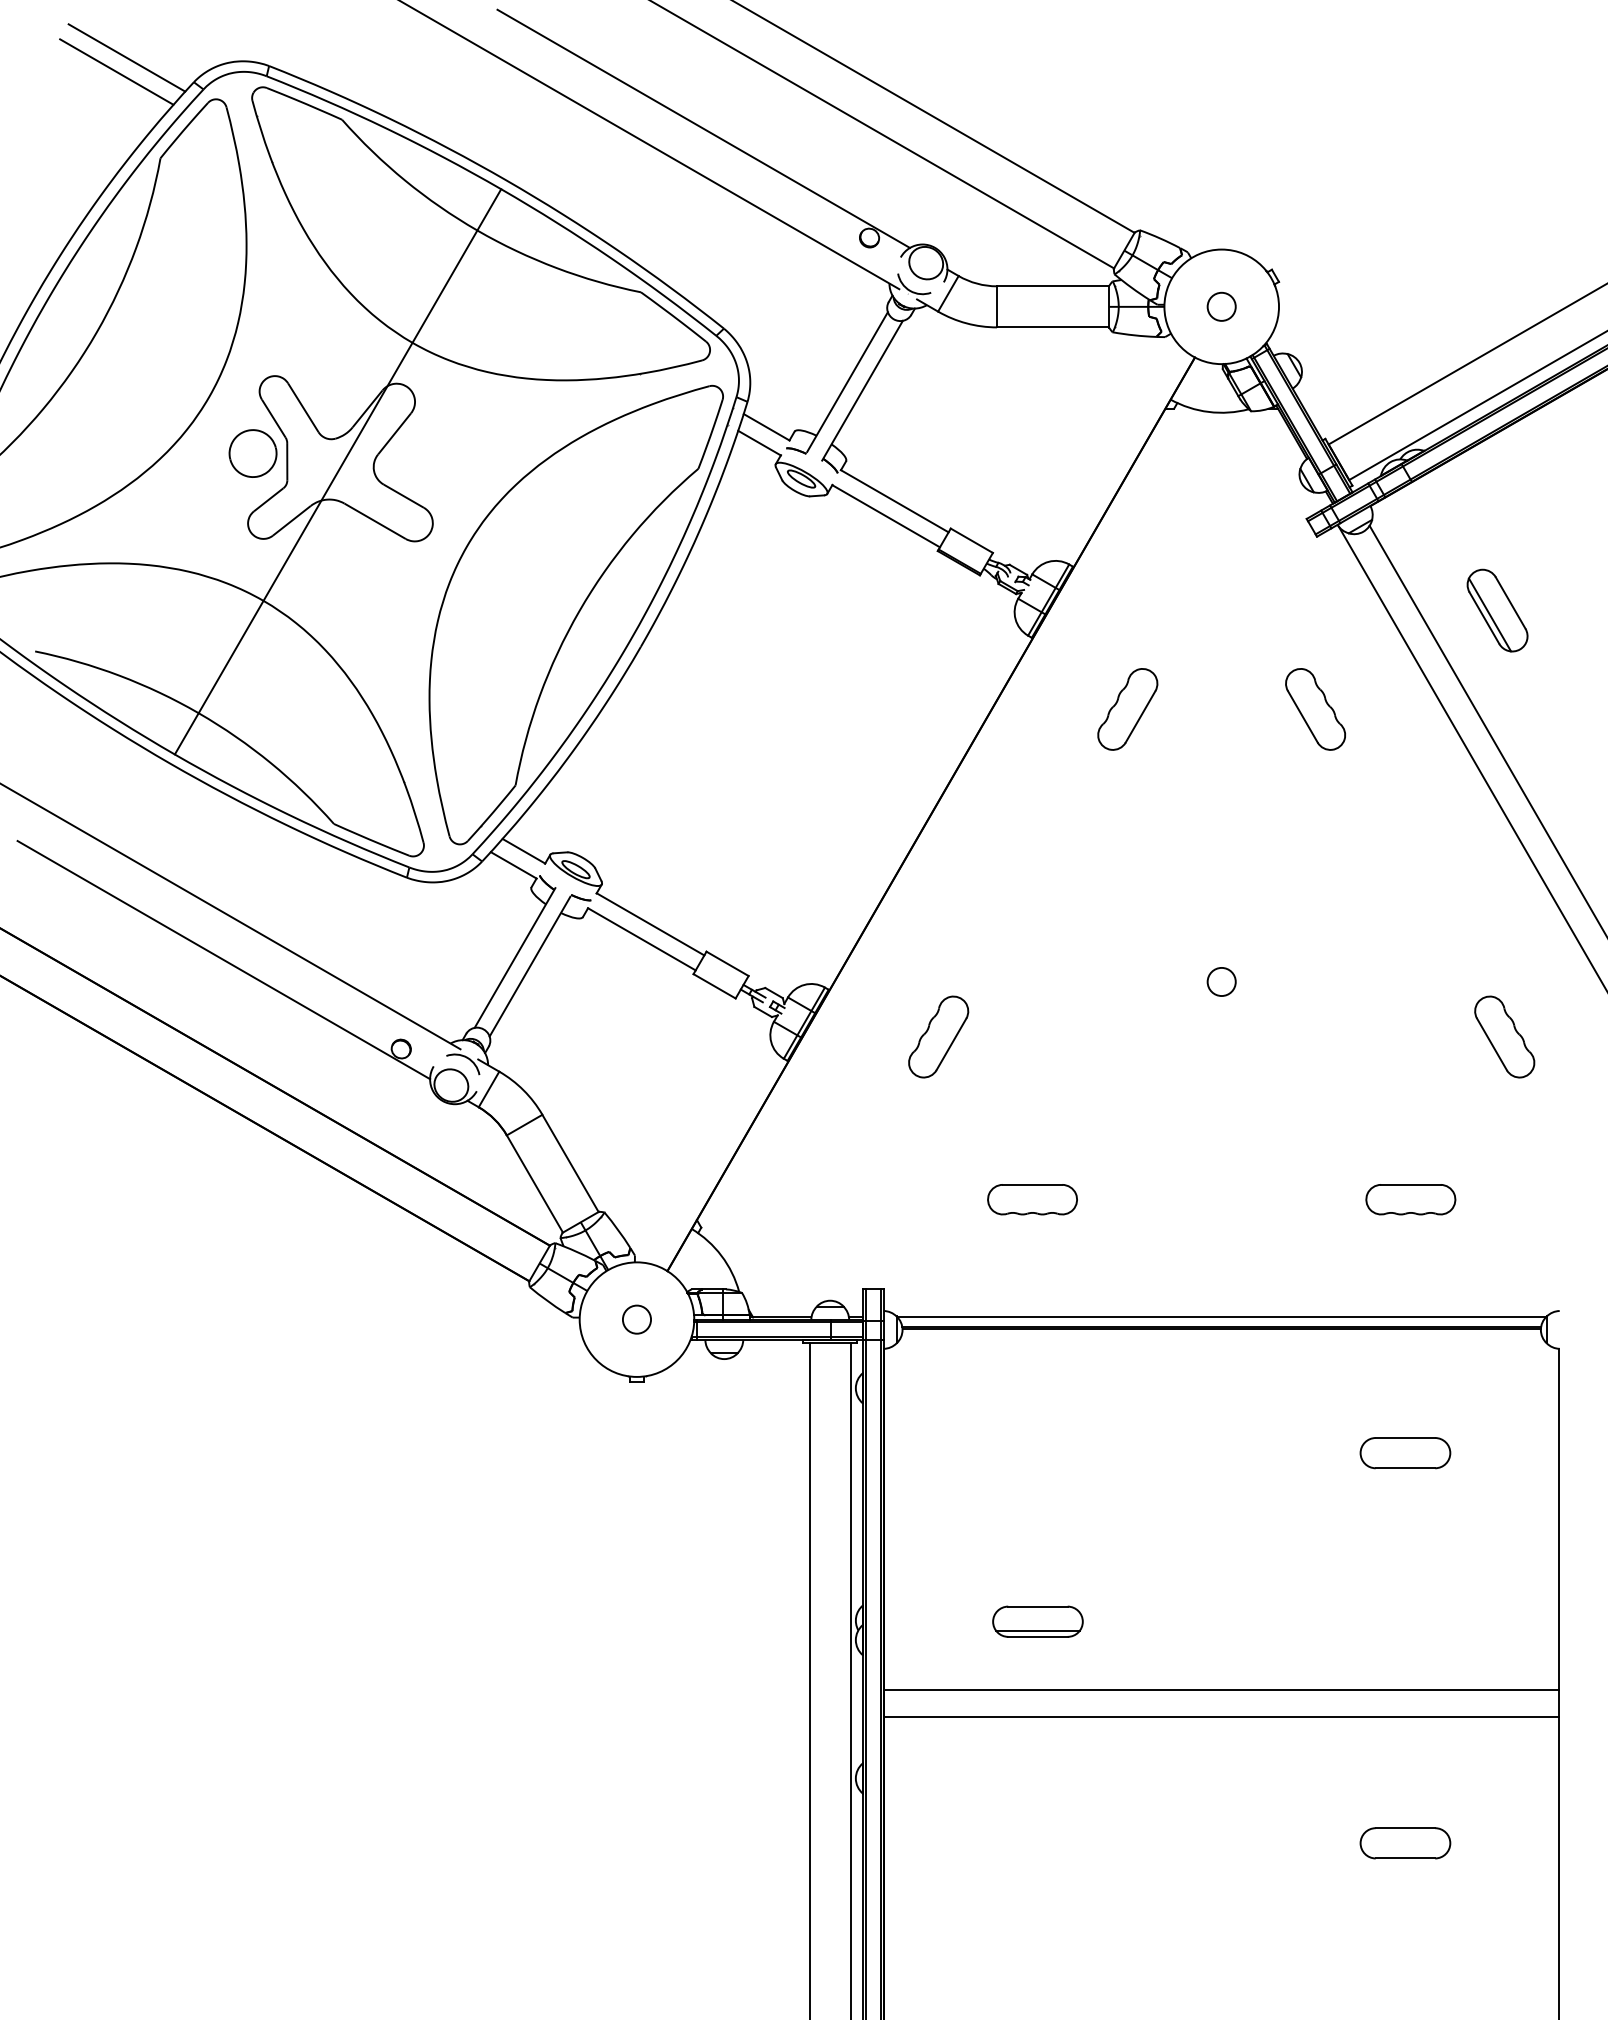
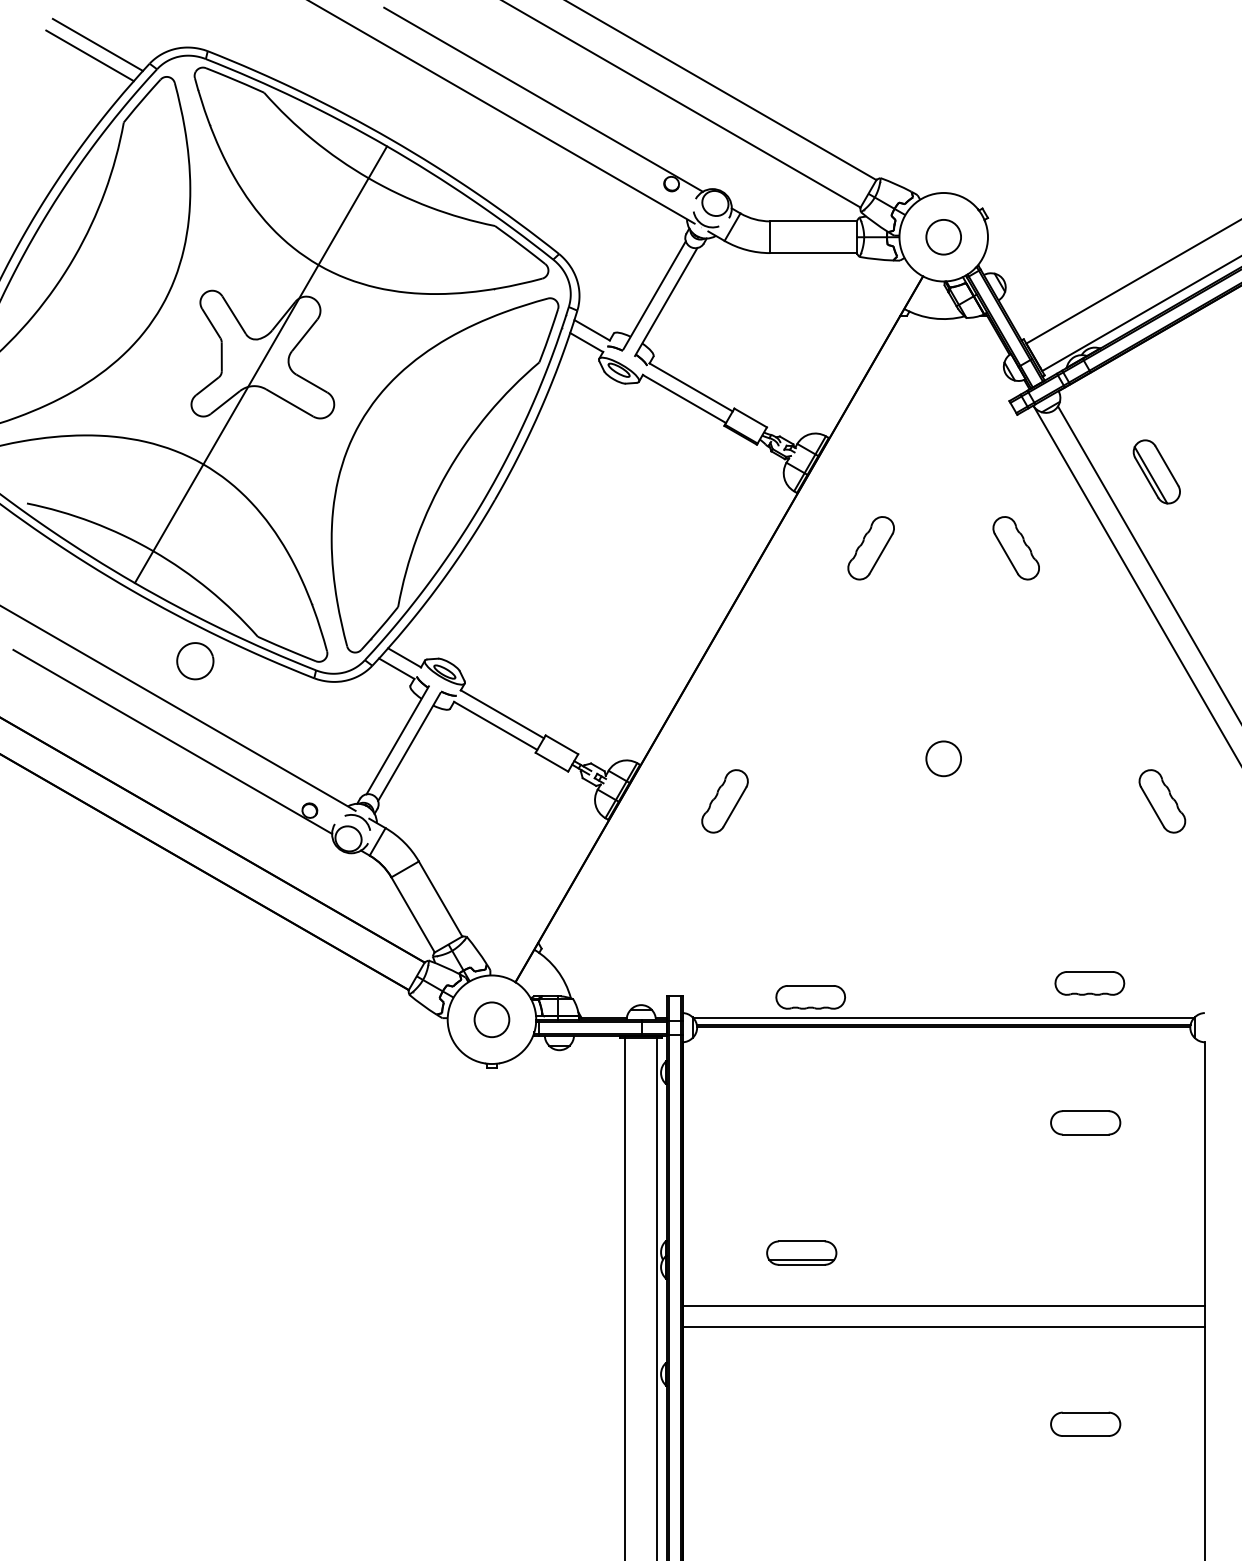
circle: (1221, 306) -> (943, 236), size x1.6
part: (252, 453) -> (194, 661), moved
circle: (1221, 981) -> (943, 758), size x1.6
part: (1032, 1199) -> (810, 997), moved
part: (1410, 1199) -> (1089, 983), moved
circle: (636, 1319) -> (491, 1019), size x1.6

